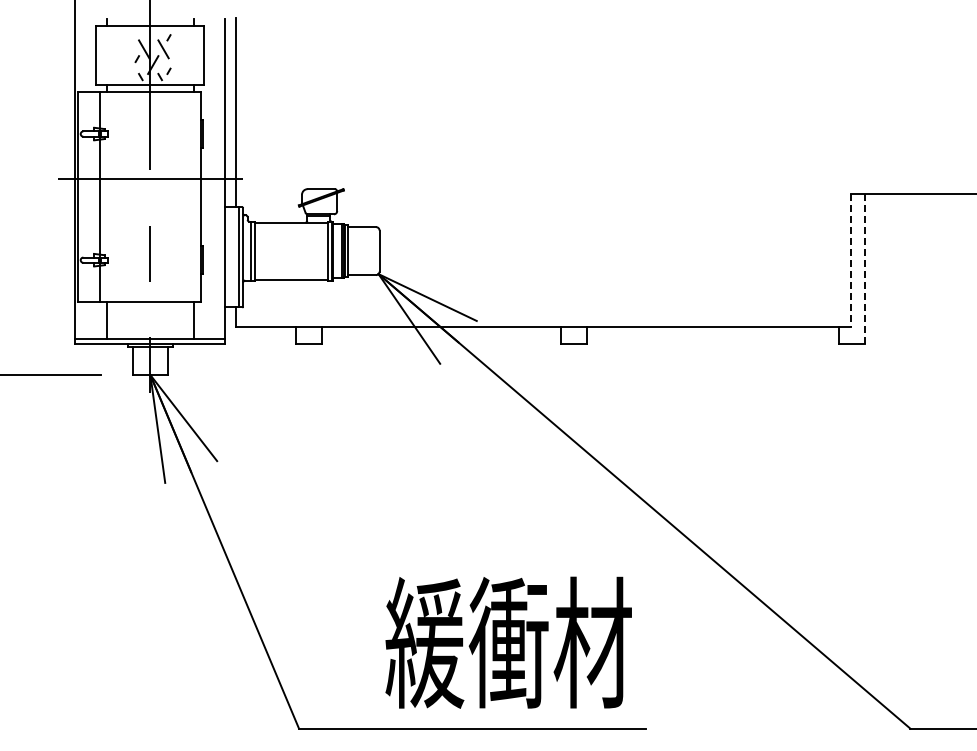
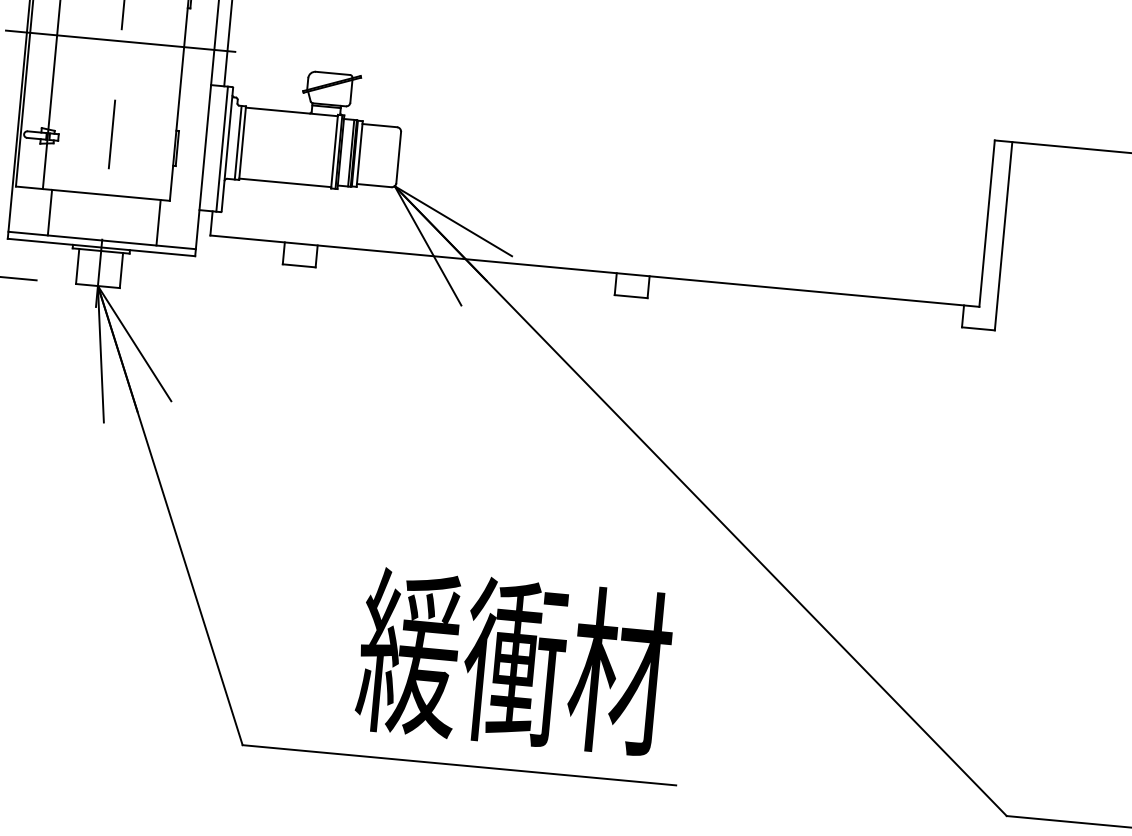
line: (851, 260) -> (987, 224), dashed -> solid
line: (865, 268) -> (1003, 235), dashed -> solid

